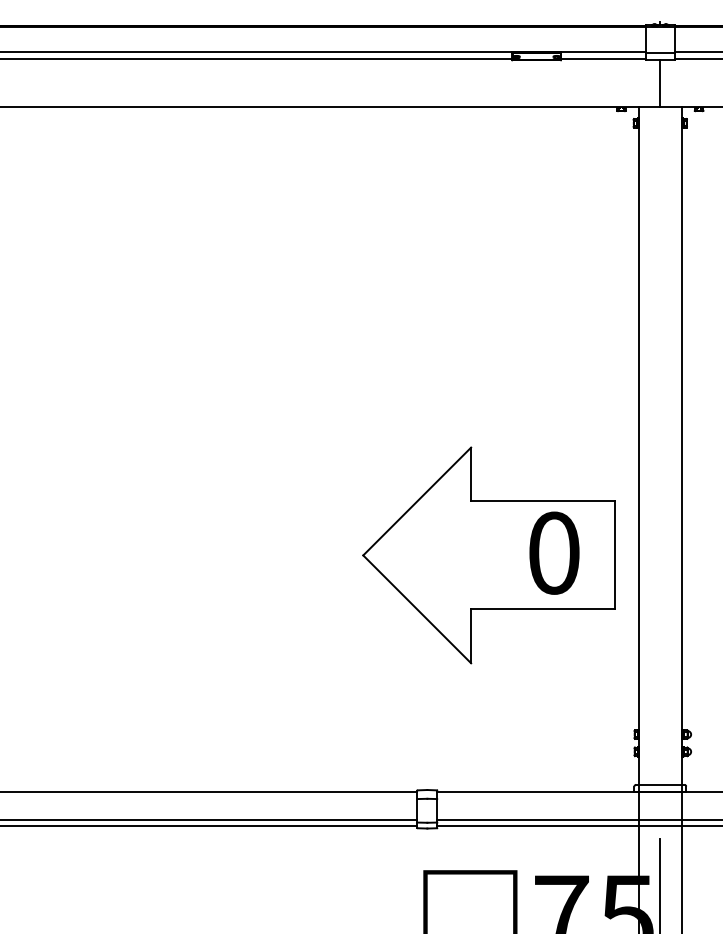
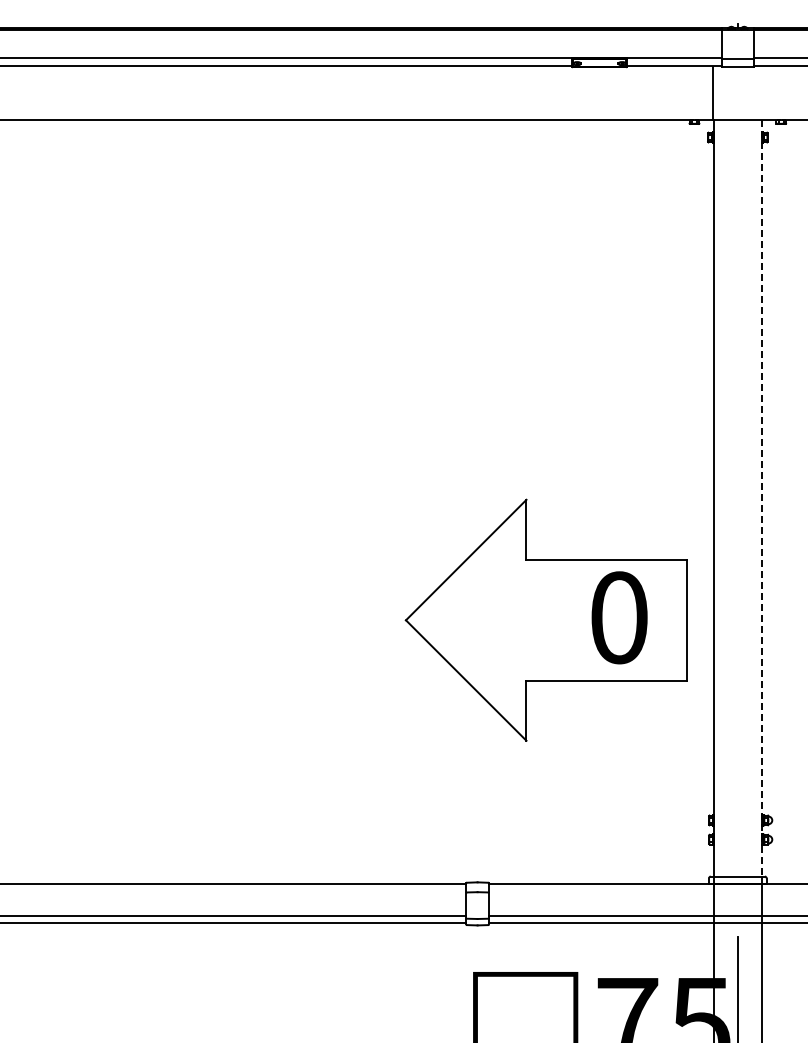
line: (660, 83) -> (712, 93), moved
line: (681, 446) -> (761, 498), solid -> dashed

